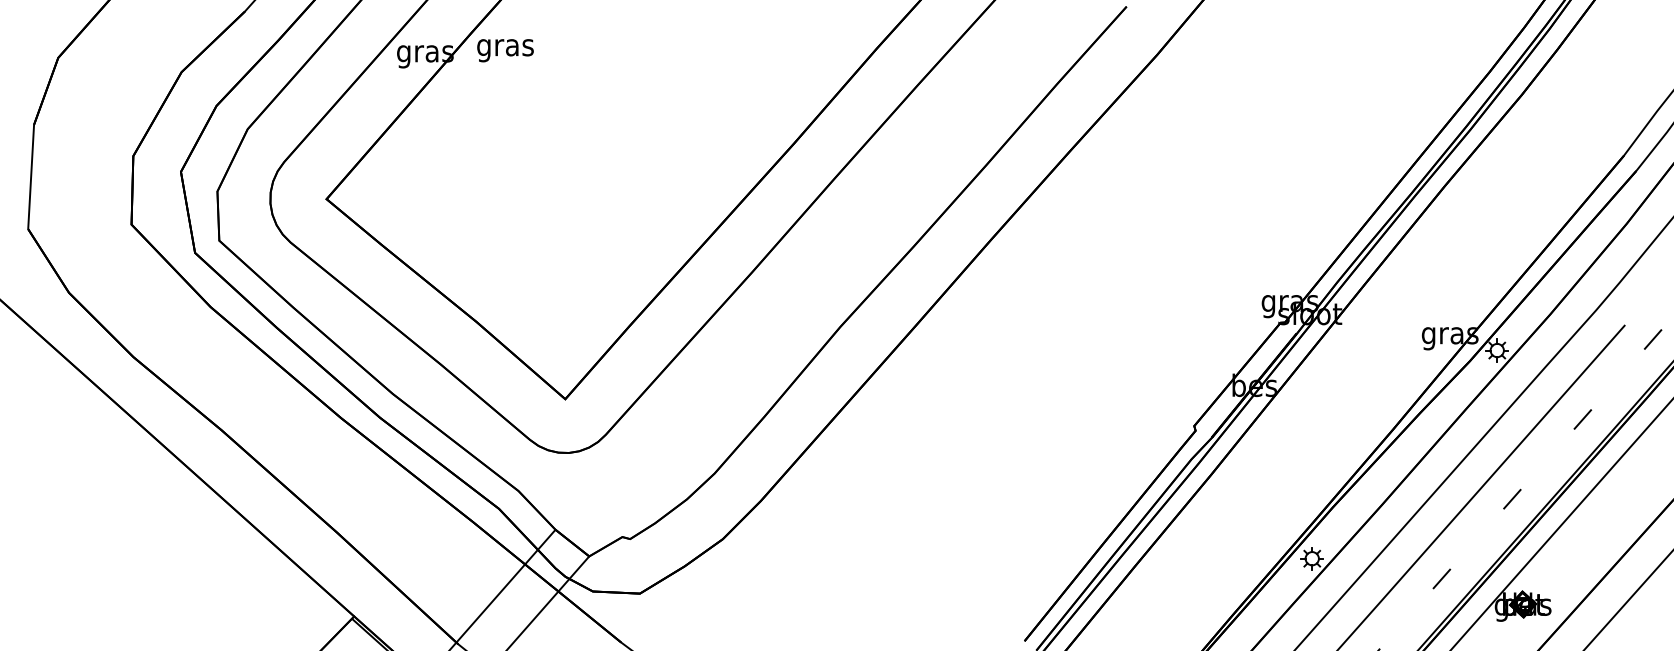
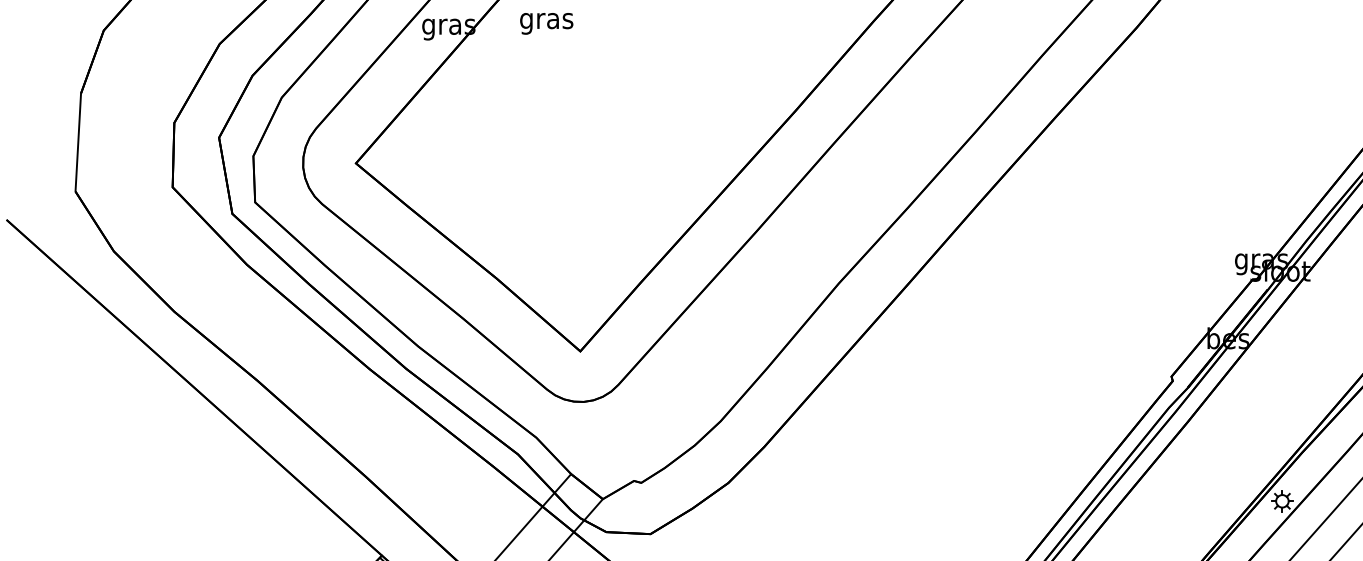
text: (505, 50) -> (546, 23), moved

